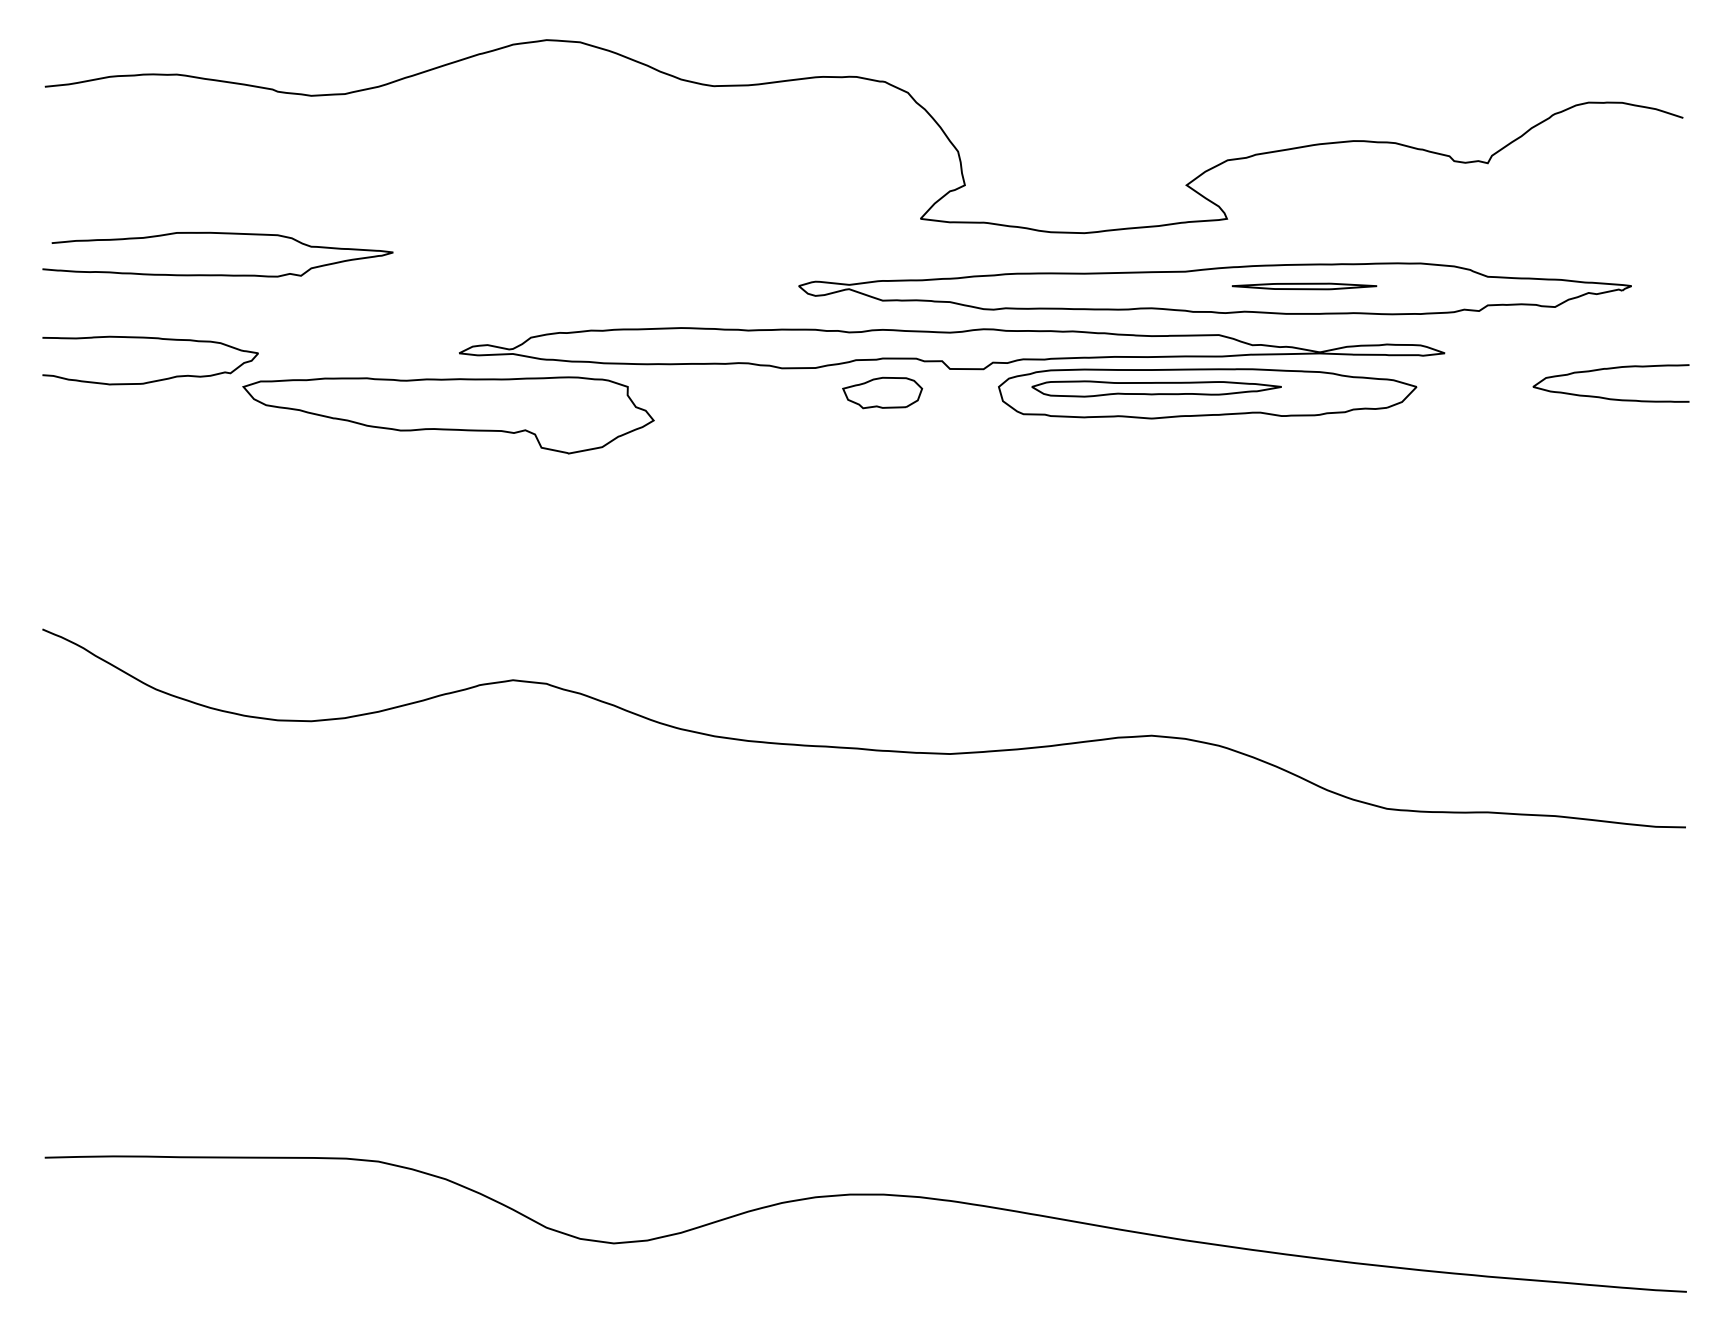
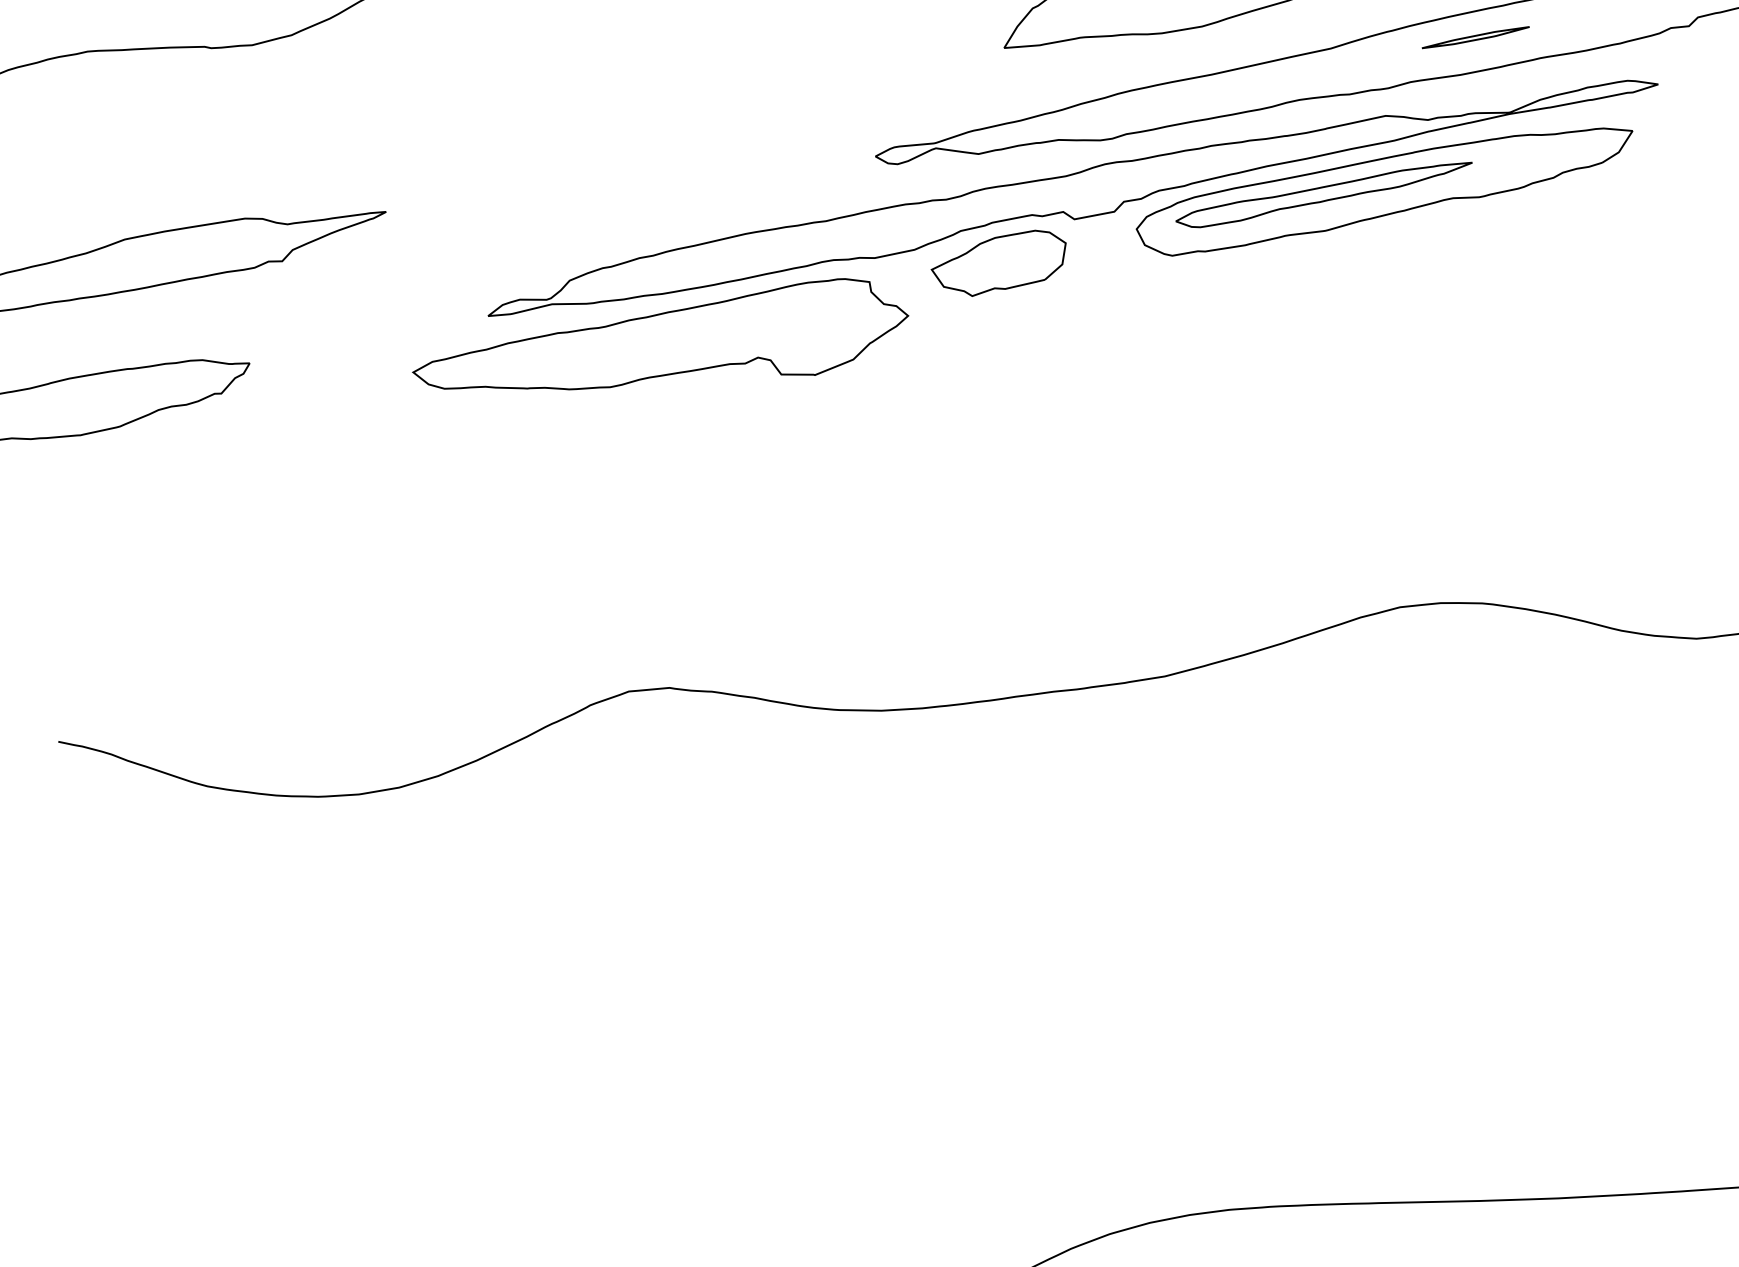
part: (1304, 285) -> (1475, 36), size x0.62
part: (882, 392) -> (999, 263), size x1.43
part: (448, 415) -> (663, 358), moved

